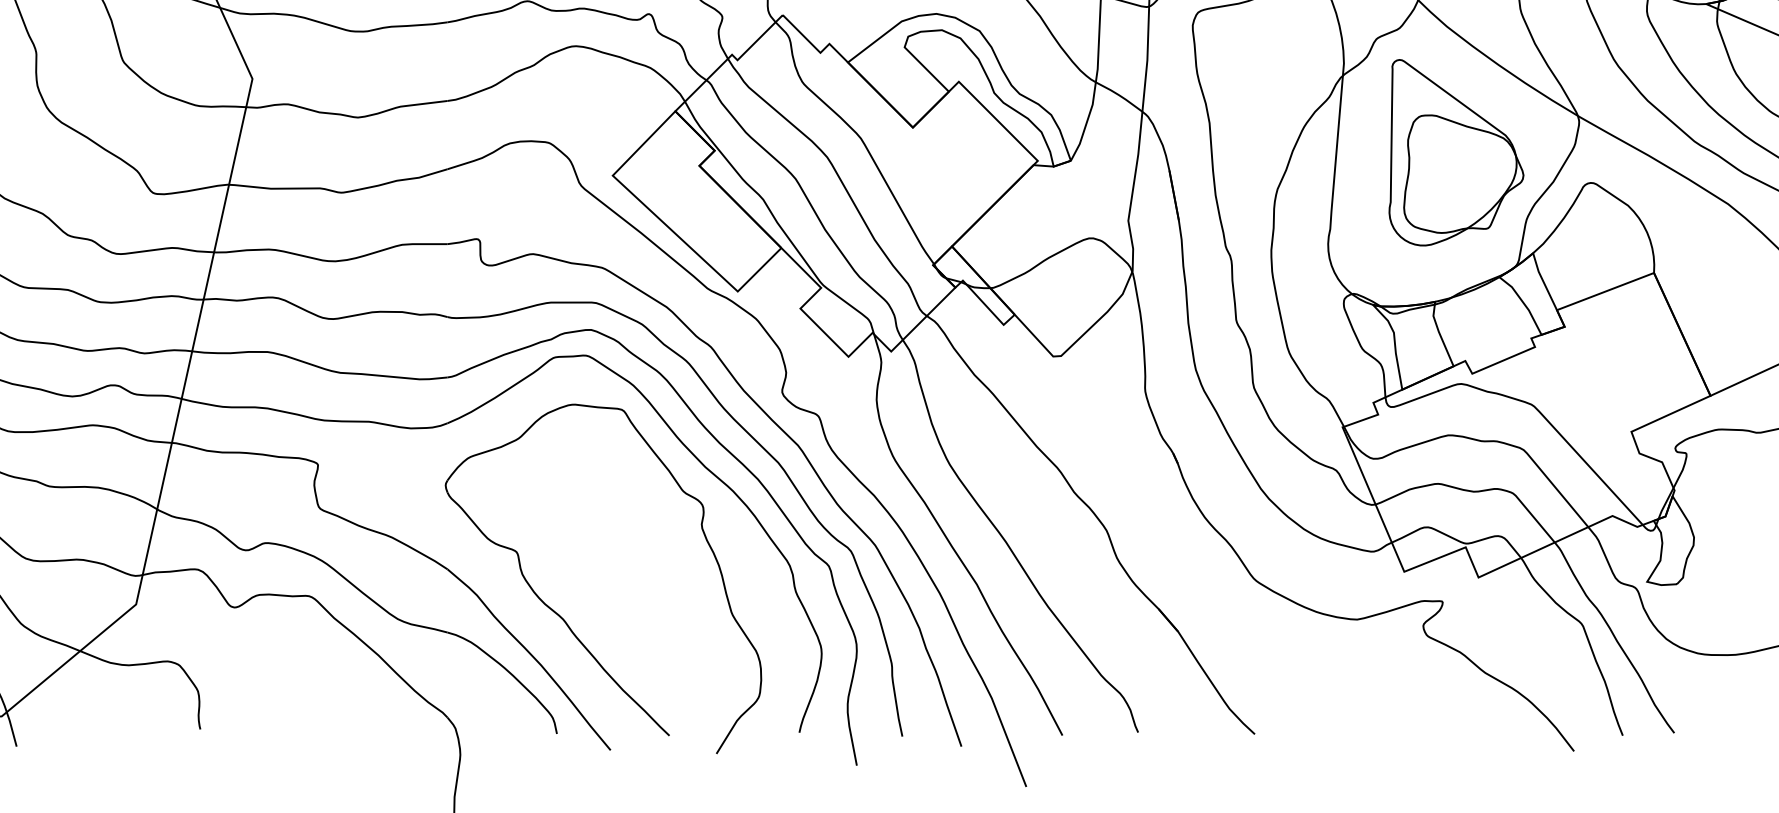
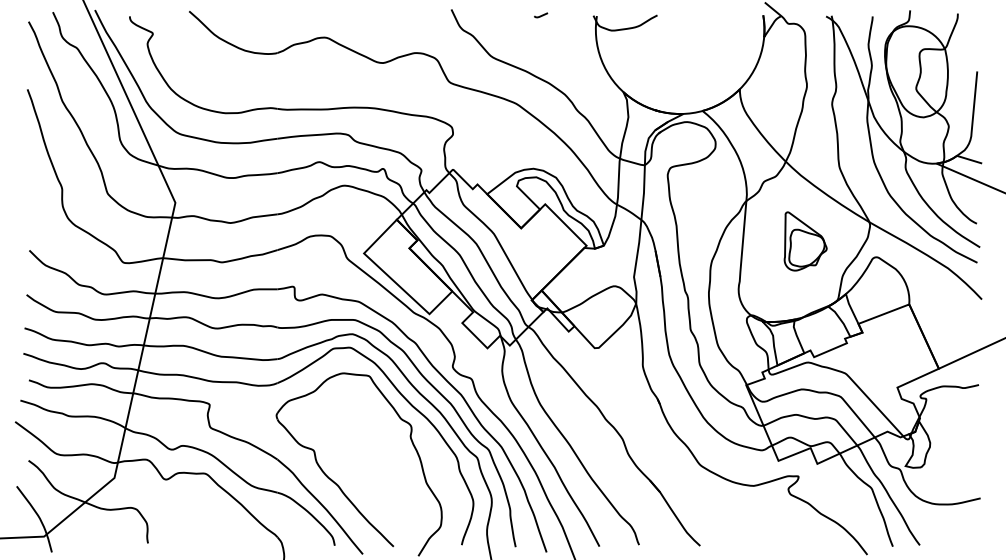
part: (1455, 152) -> (805, 241), size x0.6

